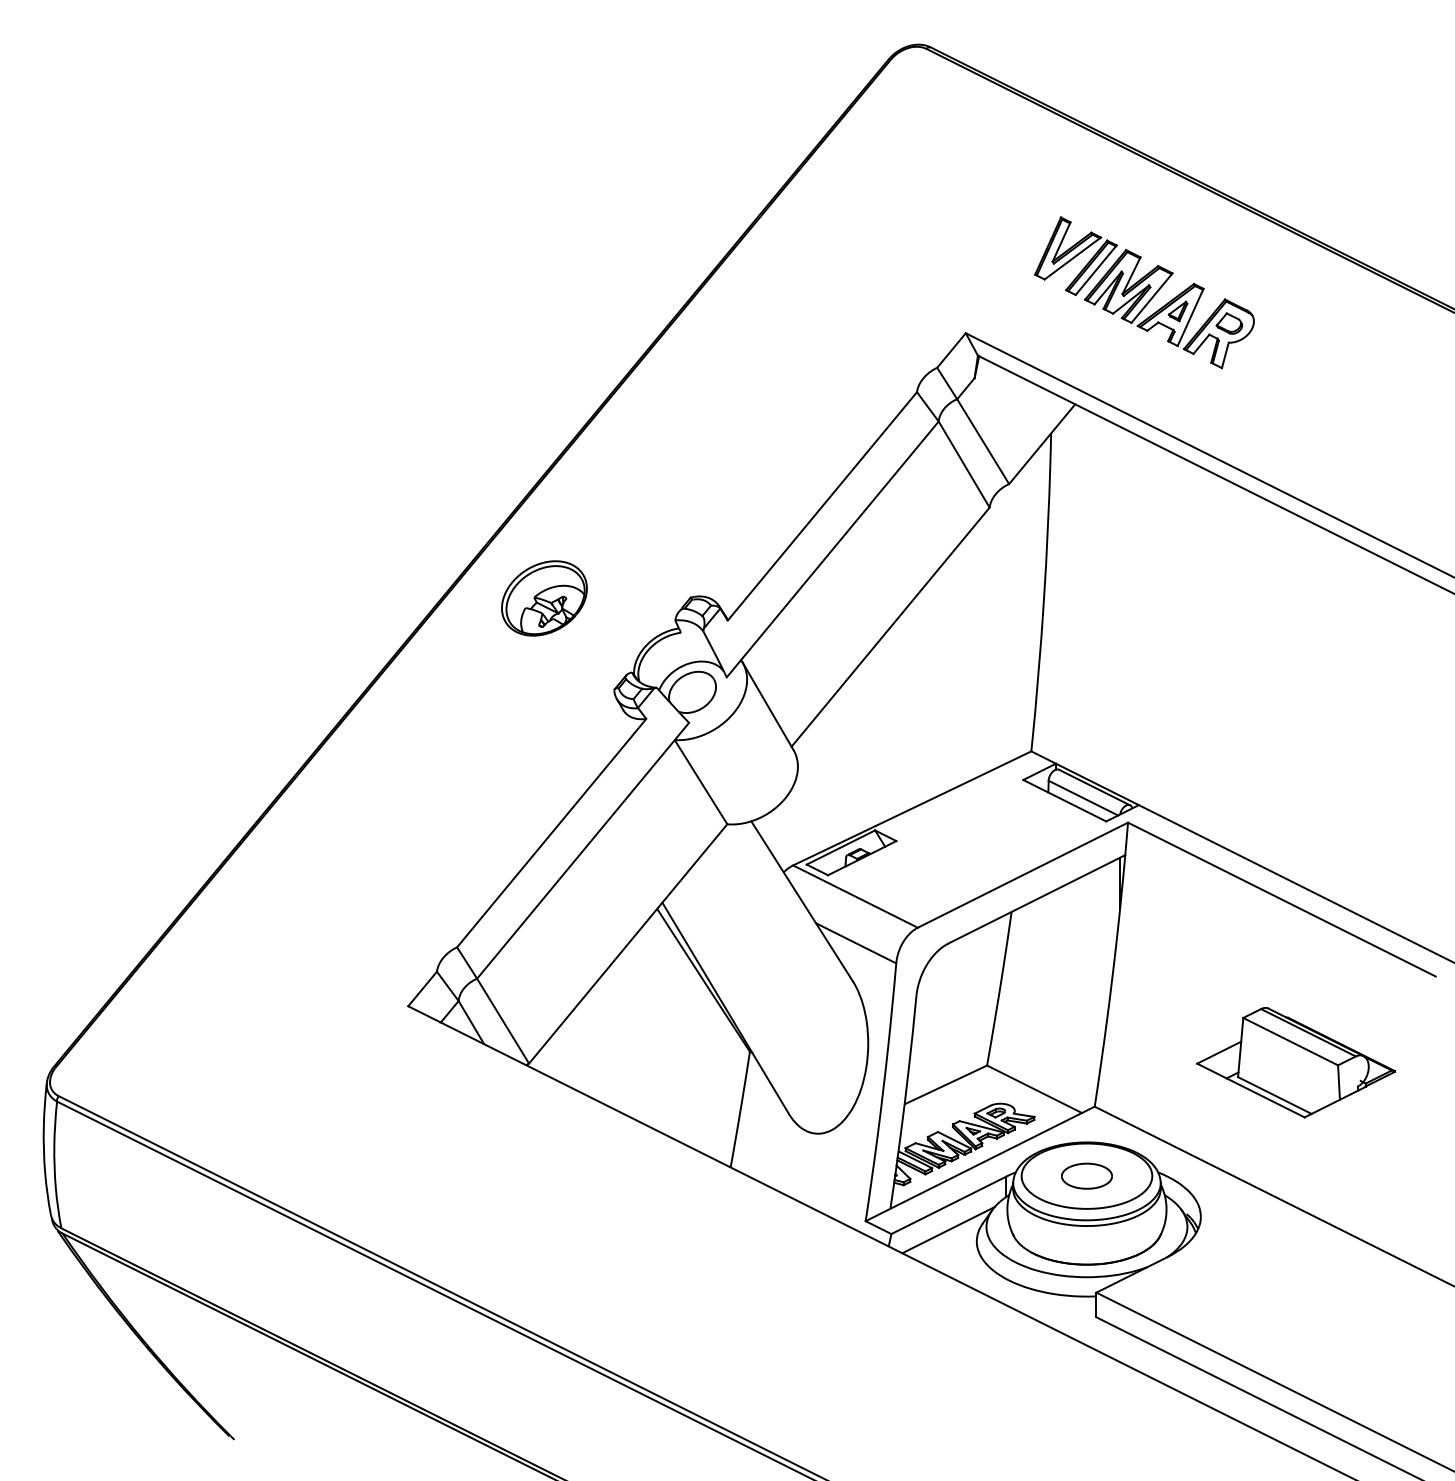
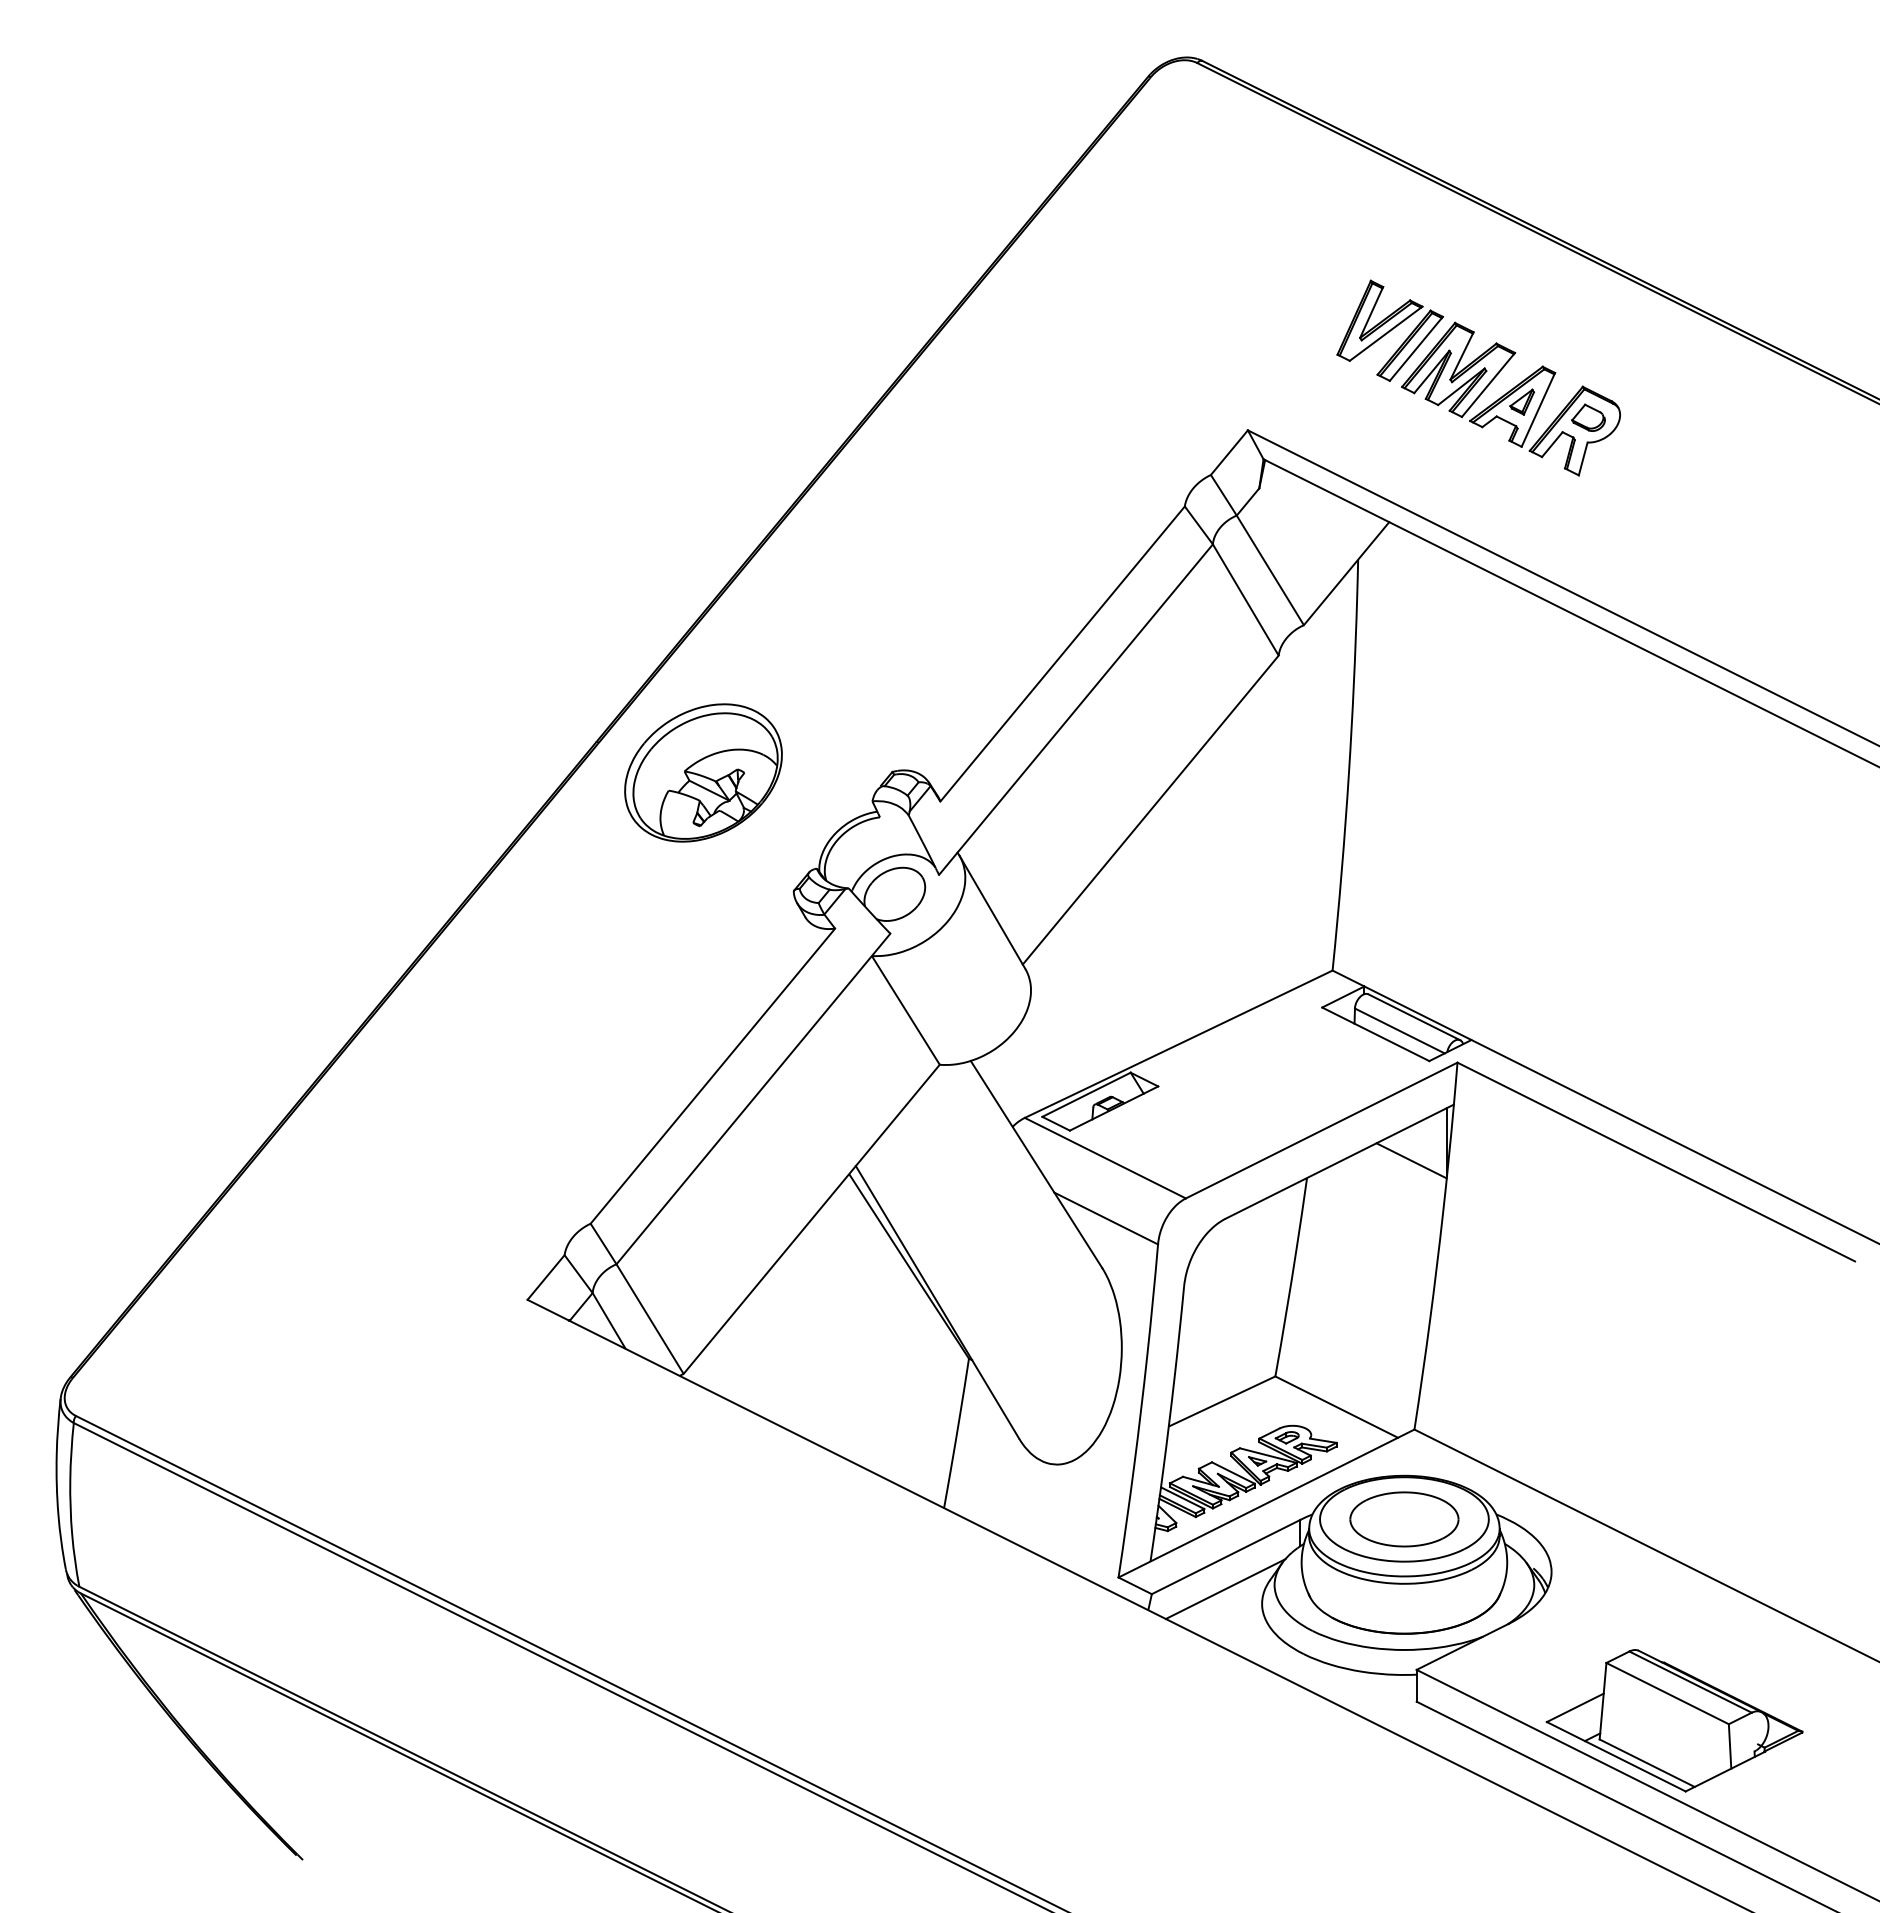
part: (544, 598) -> (703, 772), size x1.43
line: (1092, 898) -> (1411, 1160), added
part: (1296, 1062) -> (1674, 1720), moved
part: (1087, 1176) -> (1404, 1519), size x1.67

